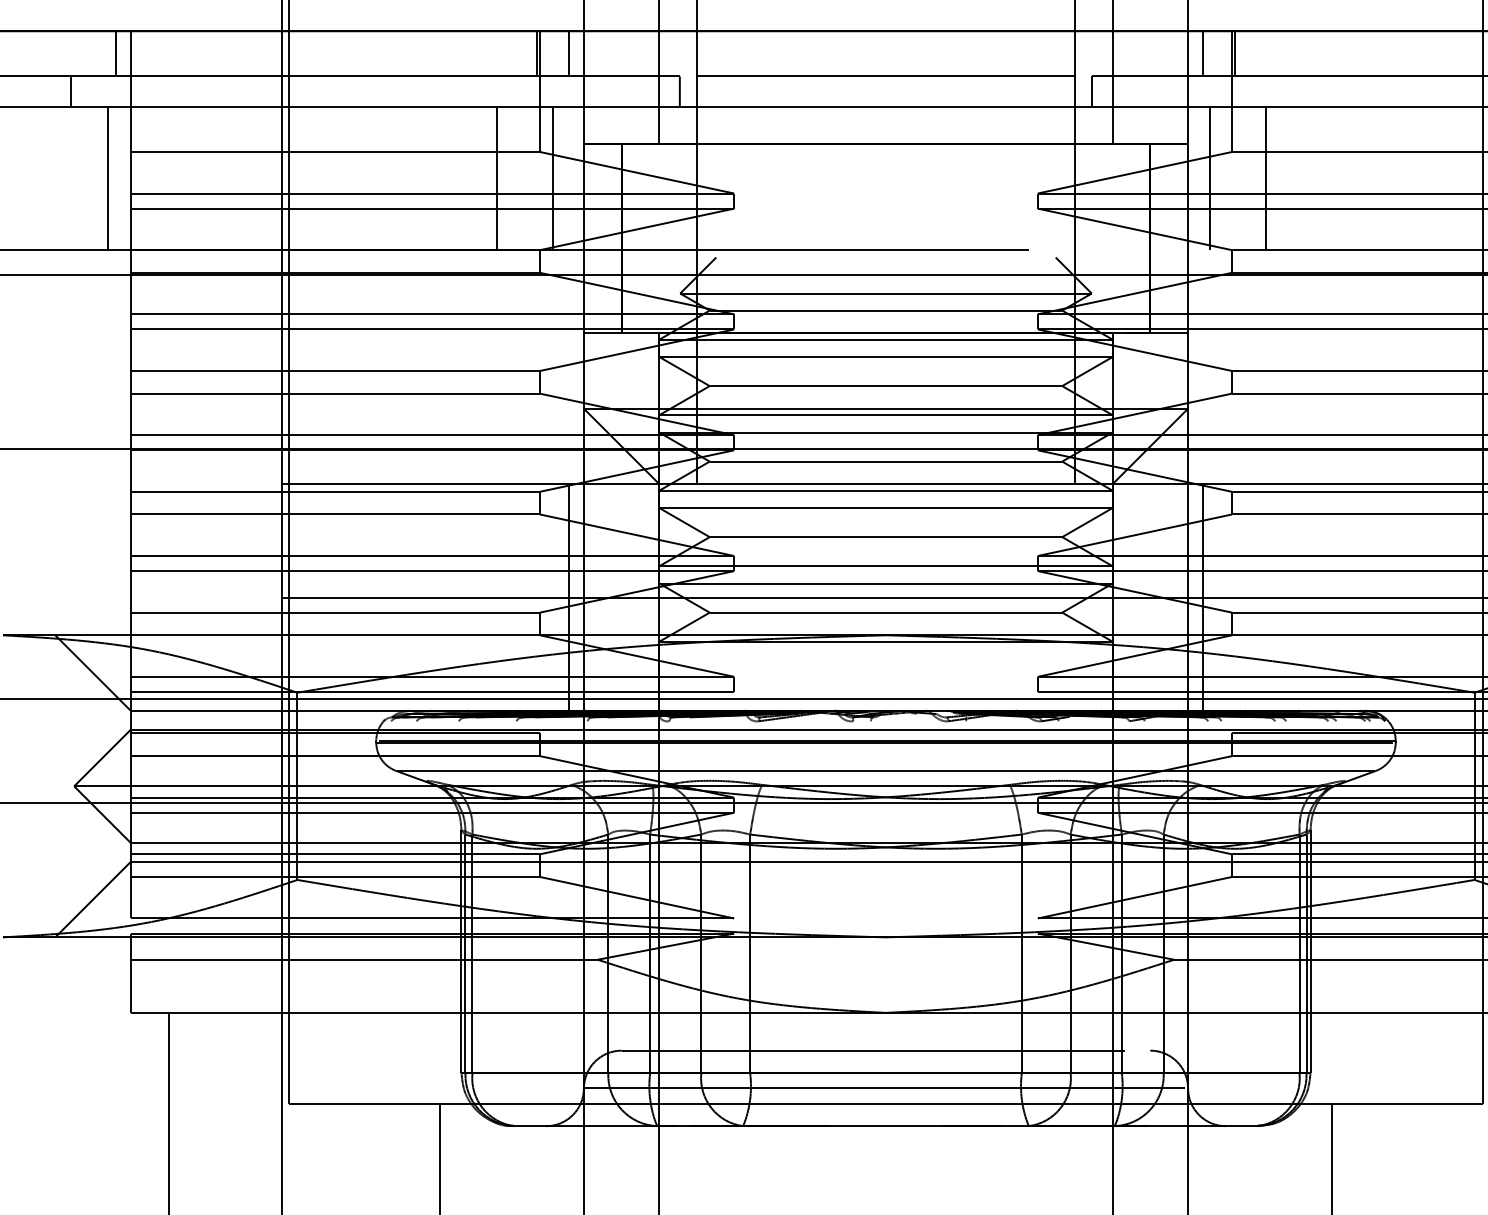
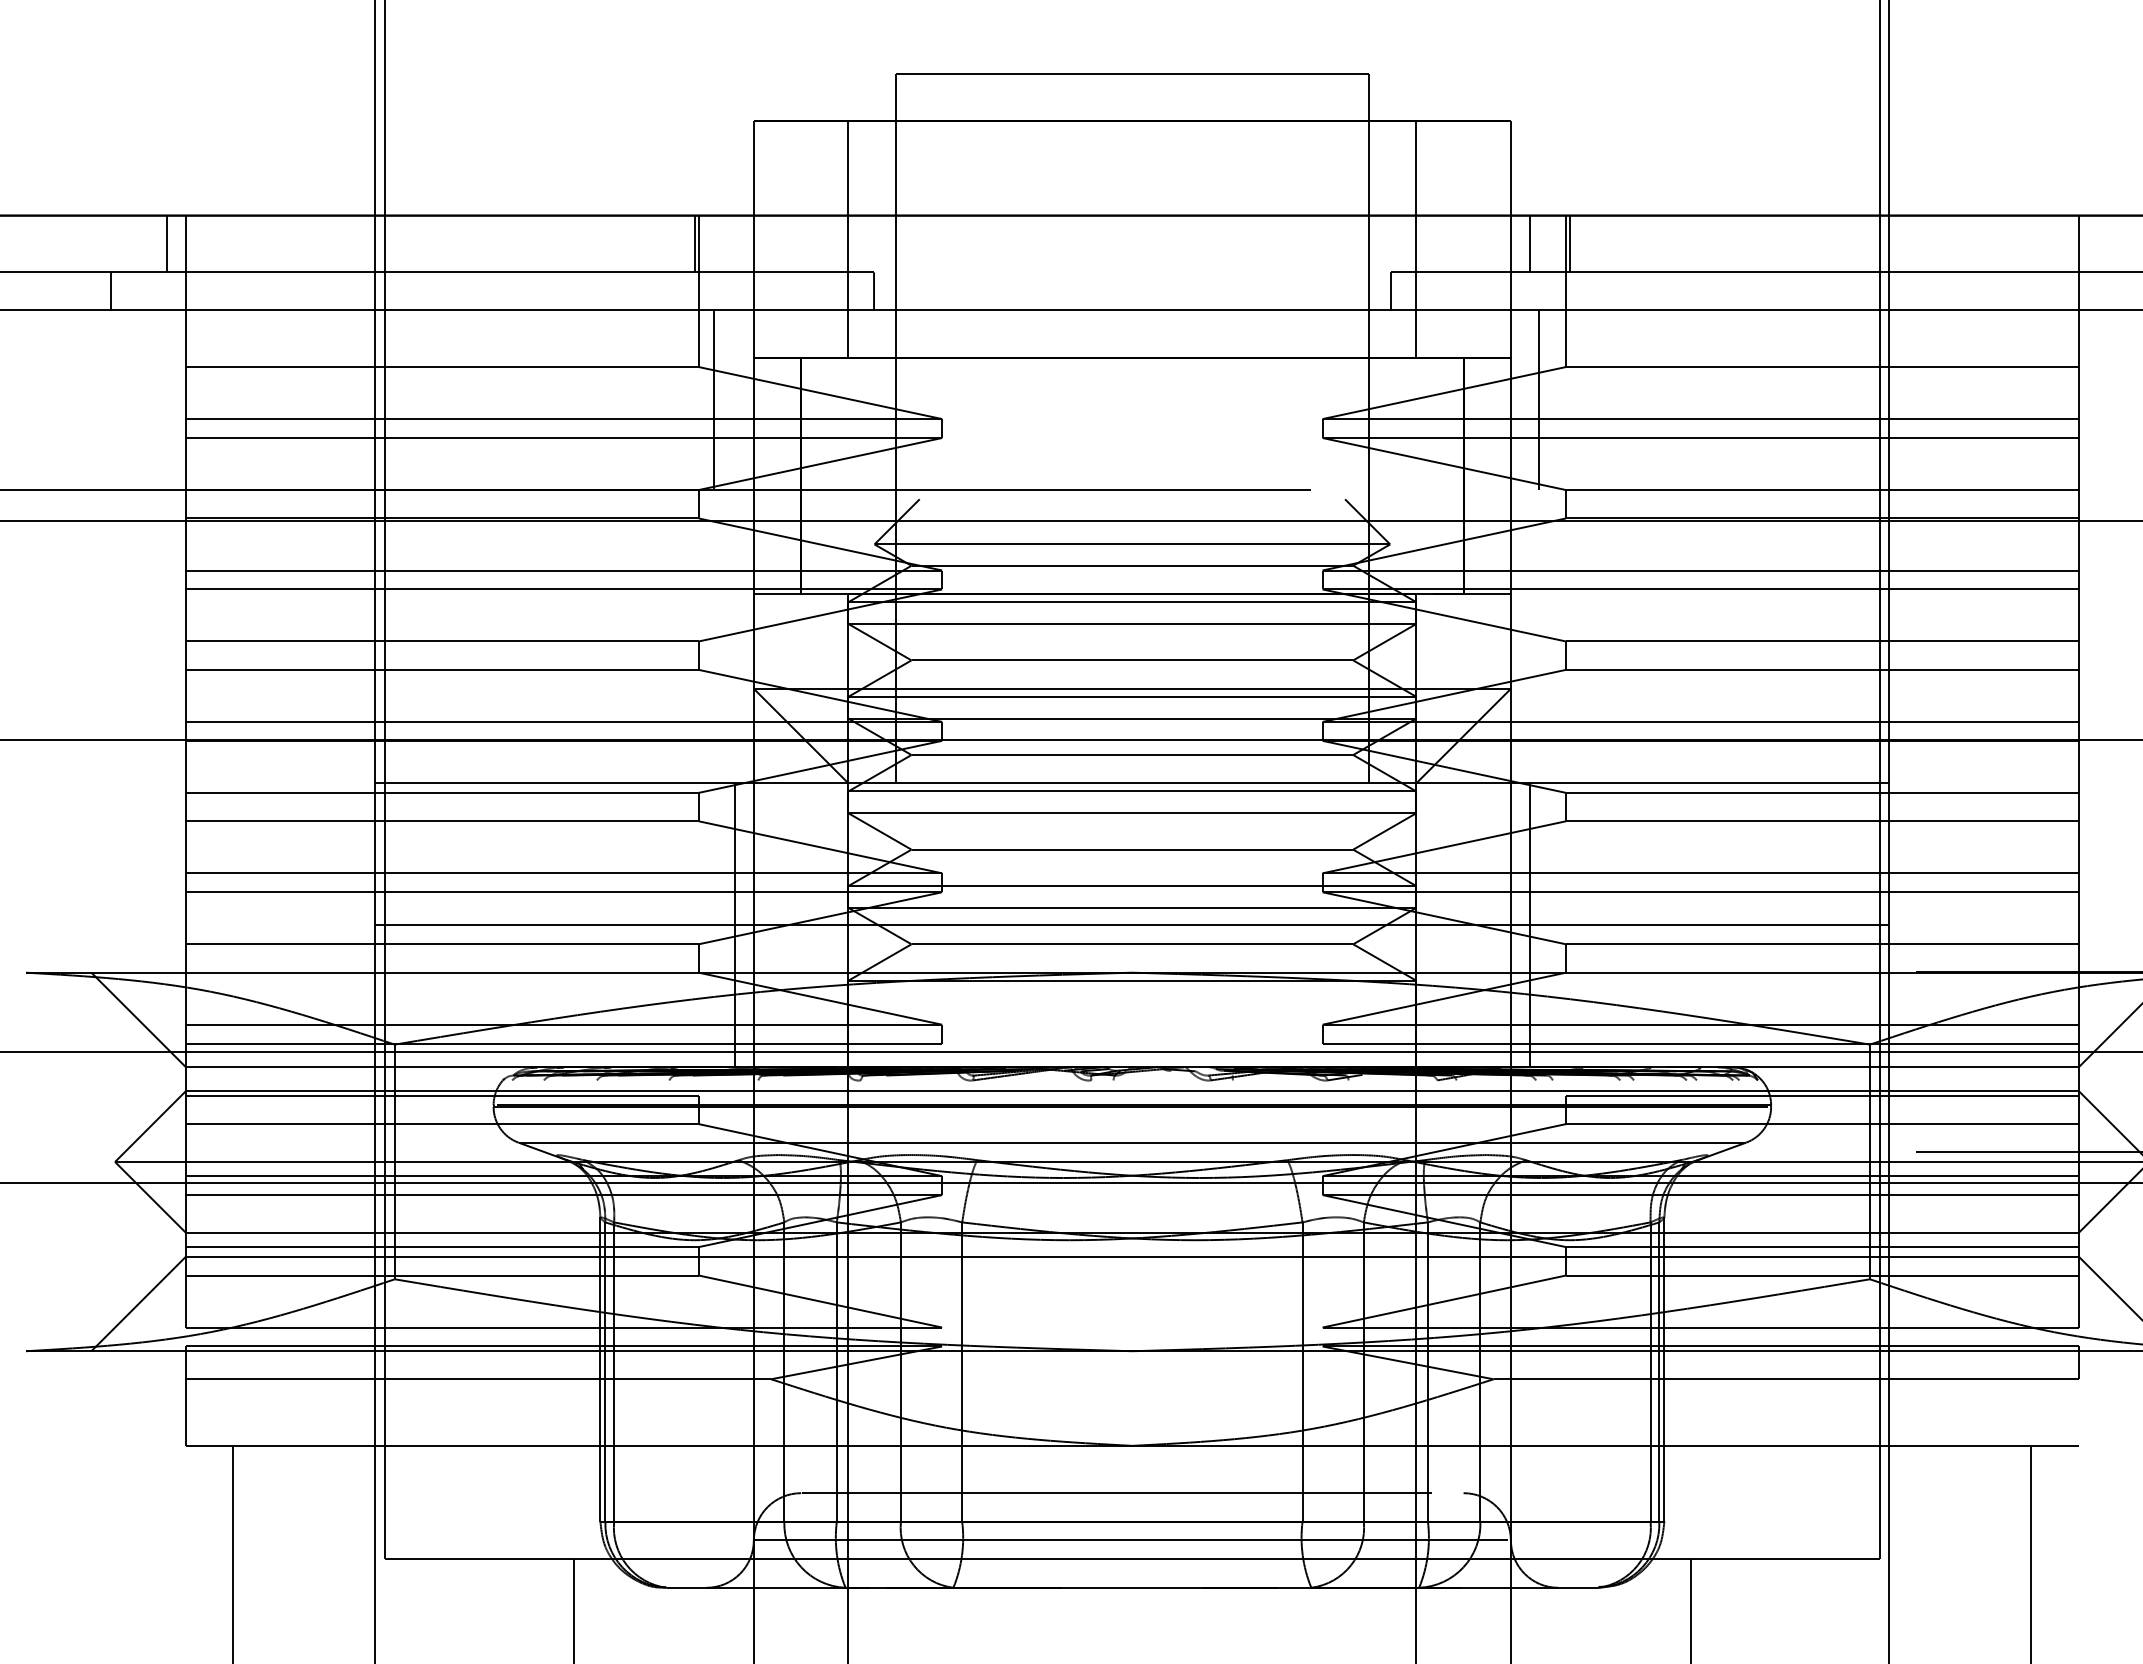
line: (568, 53) -> (734, 243), removed
line: (886, 76) -> (1132, 272), removed
line: (108, 177) -> (158, 399), removed
line: (497, 177) -> (645, 399), removed
line: (1265, 177) -> (1607, 399), removed

